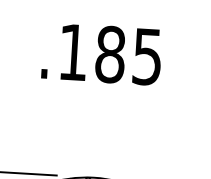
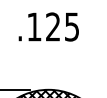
text: (111, 53) -> (53, 26), .185 -> .125

